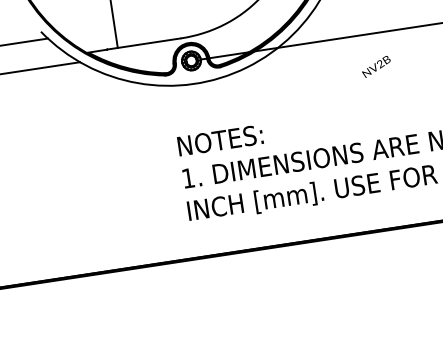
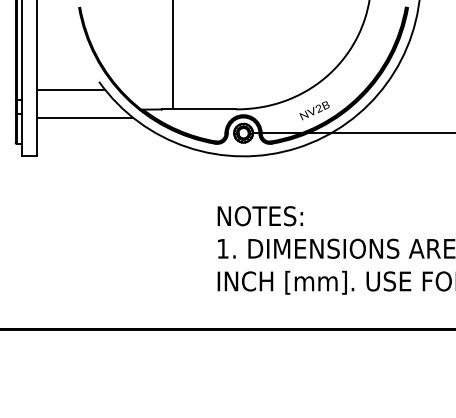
text: (376, 66) -> (314, 110), moved

